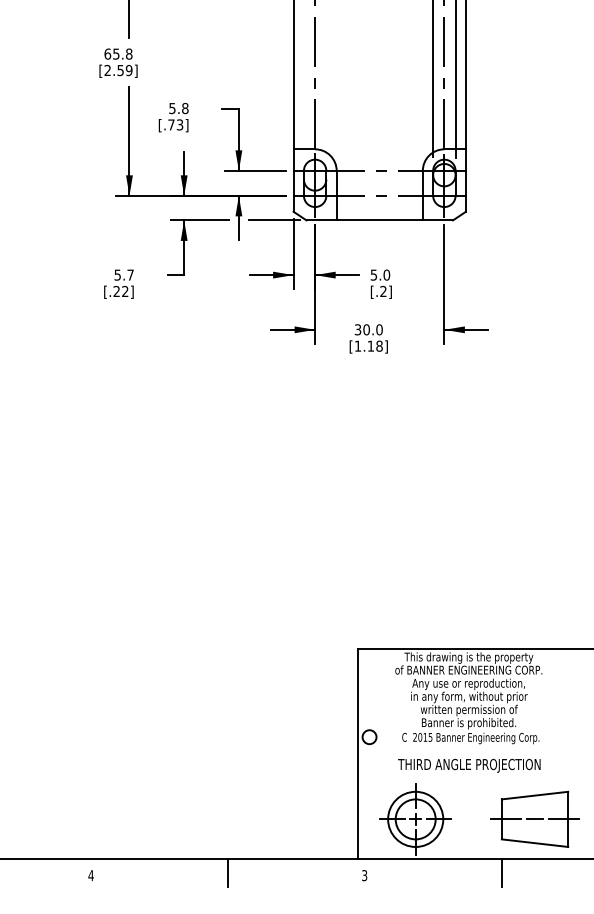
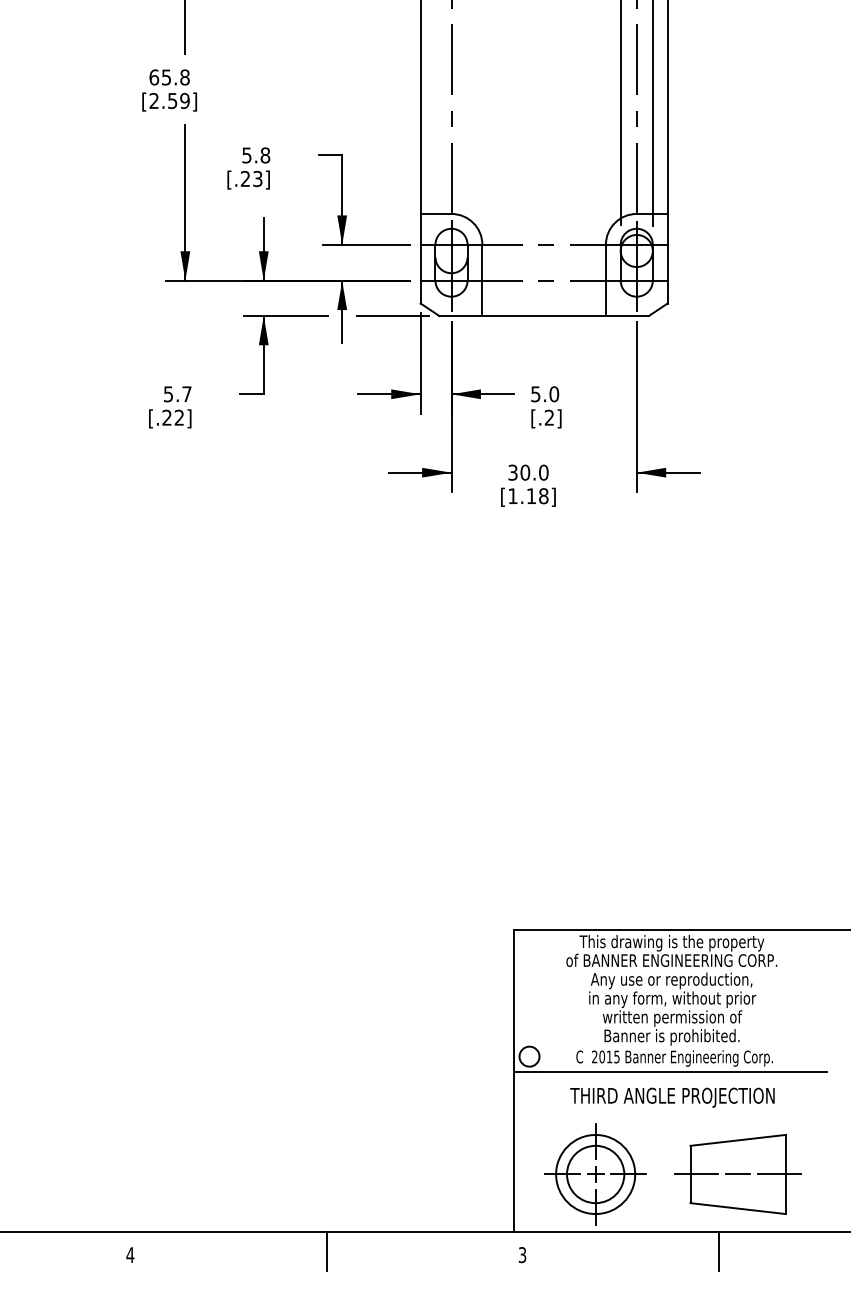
text: (171, 124) -> (245, 178), [.73] -> [.23]
line: (467, 747) -> (669, 1071), added
part: (534, 818) -> (737, 1173), moved

